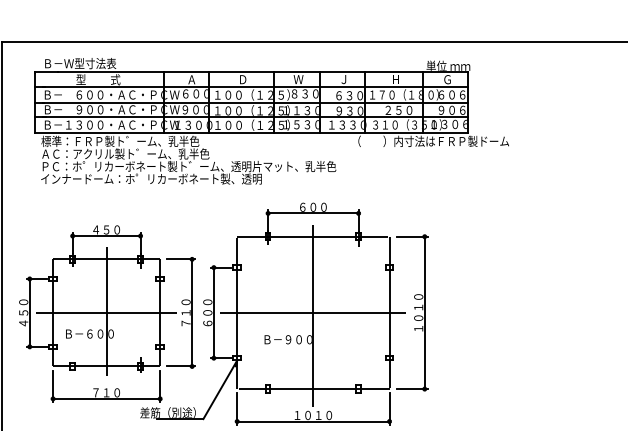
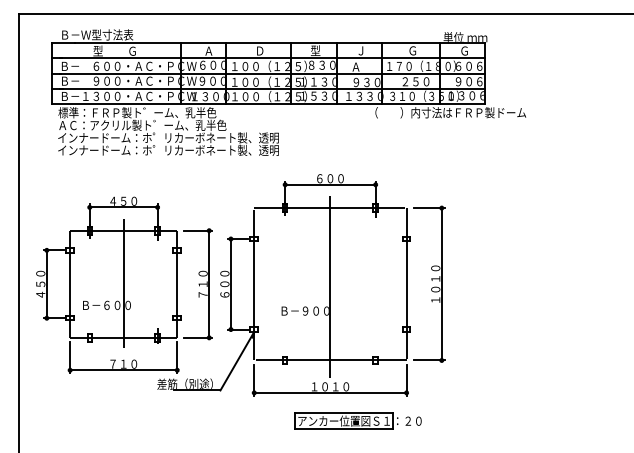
text: (115, 79) -> (132, 50), 式 -> Ｇ
text: (298, 79) -> (315, 50), Ｗ -> 型
text: (395, 79) -> (412, 50), Ｈ -> Ｇ
text: (349, 95) -> (366, 66), ６３０ -> Ａ
text: (188, 166) -> (205, 137), ＰＣ：ホ゜リカーボネート製ト゛ーム、透明片マット、乳半色 -> インナードーム：ホ゜リカーボネート製、透明
line: (106, 313) -> (123, 284), removed
line: (313, 313) -> (330, 284), removed

